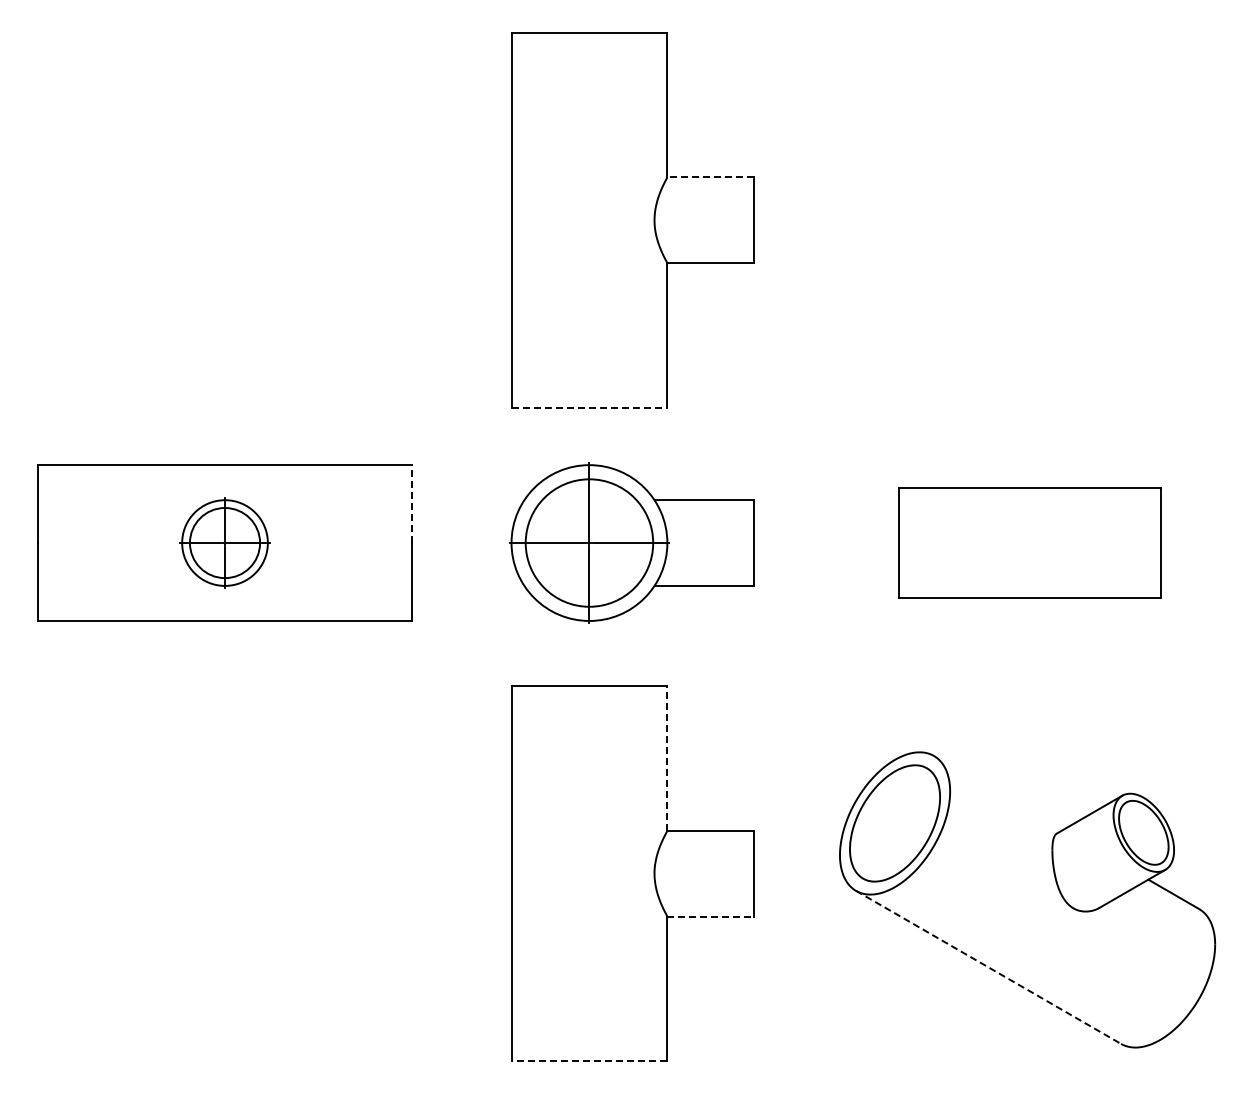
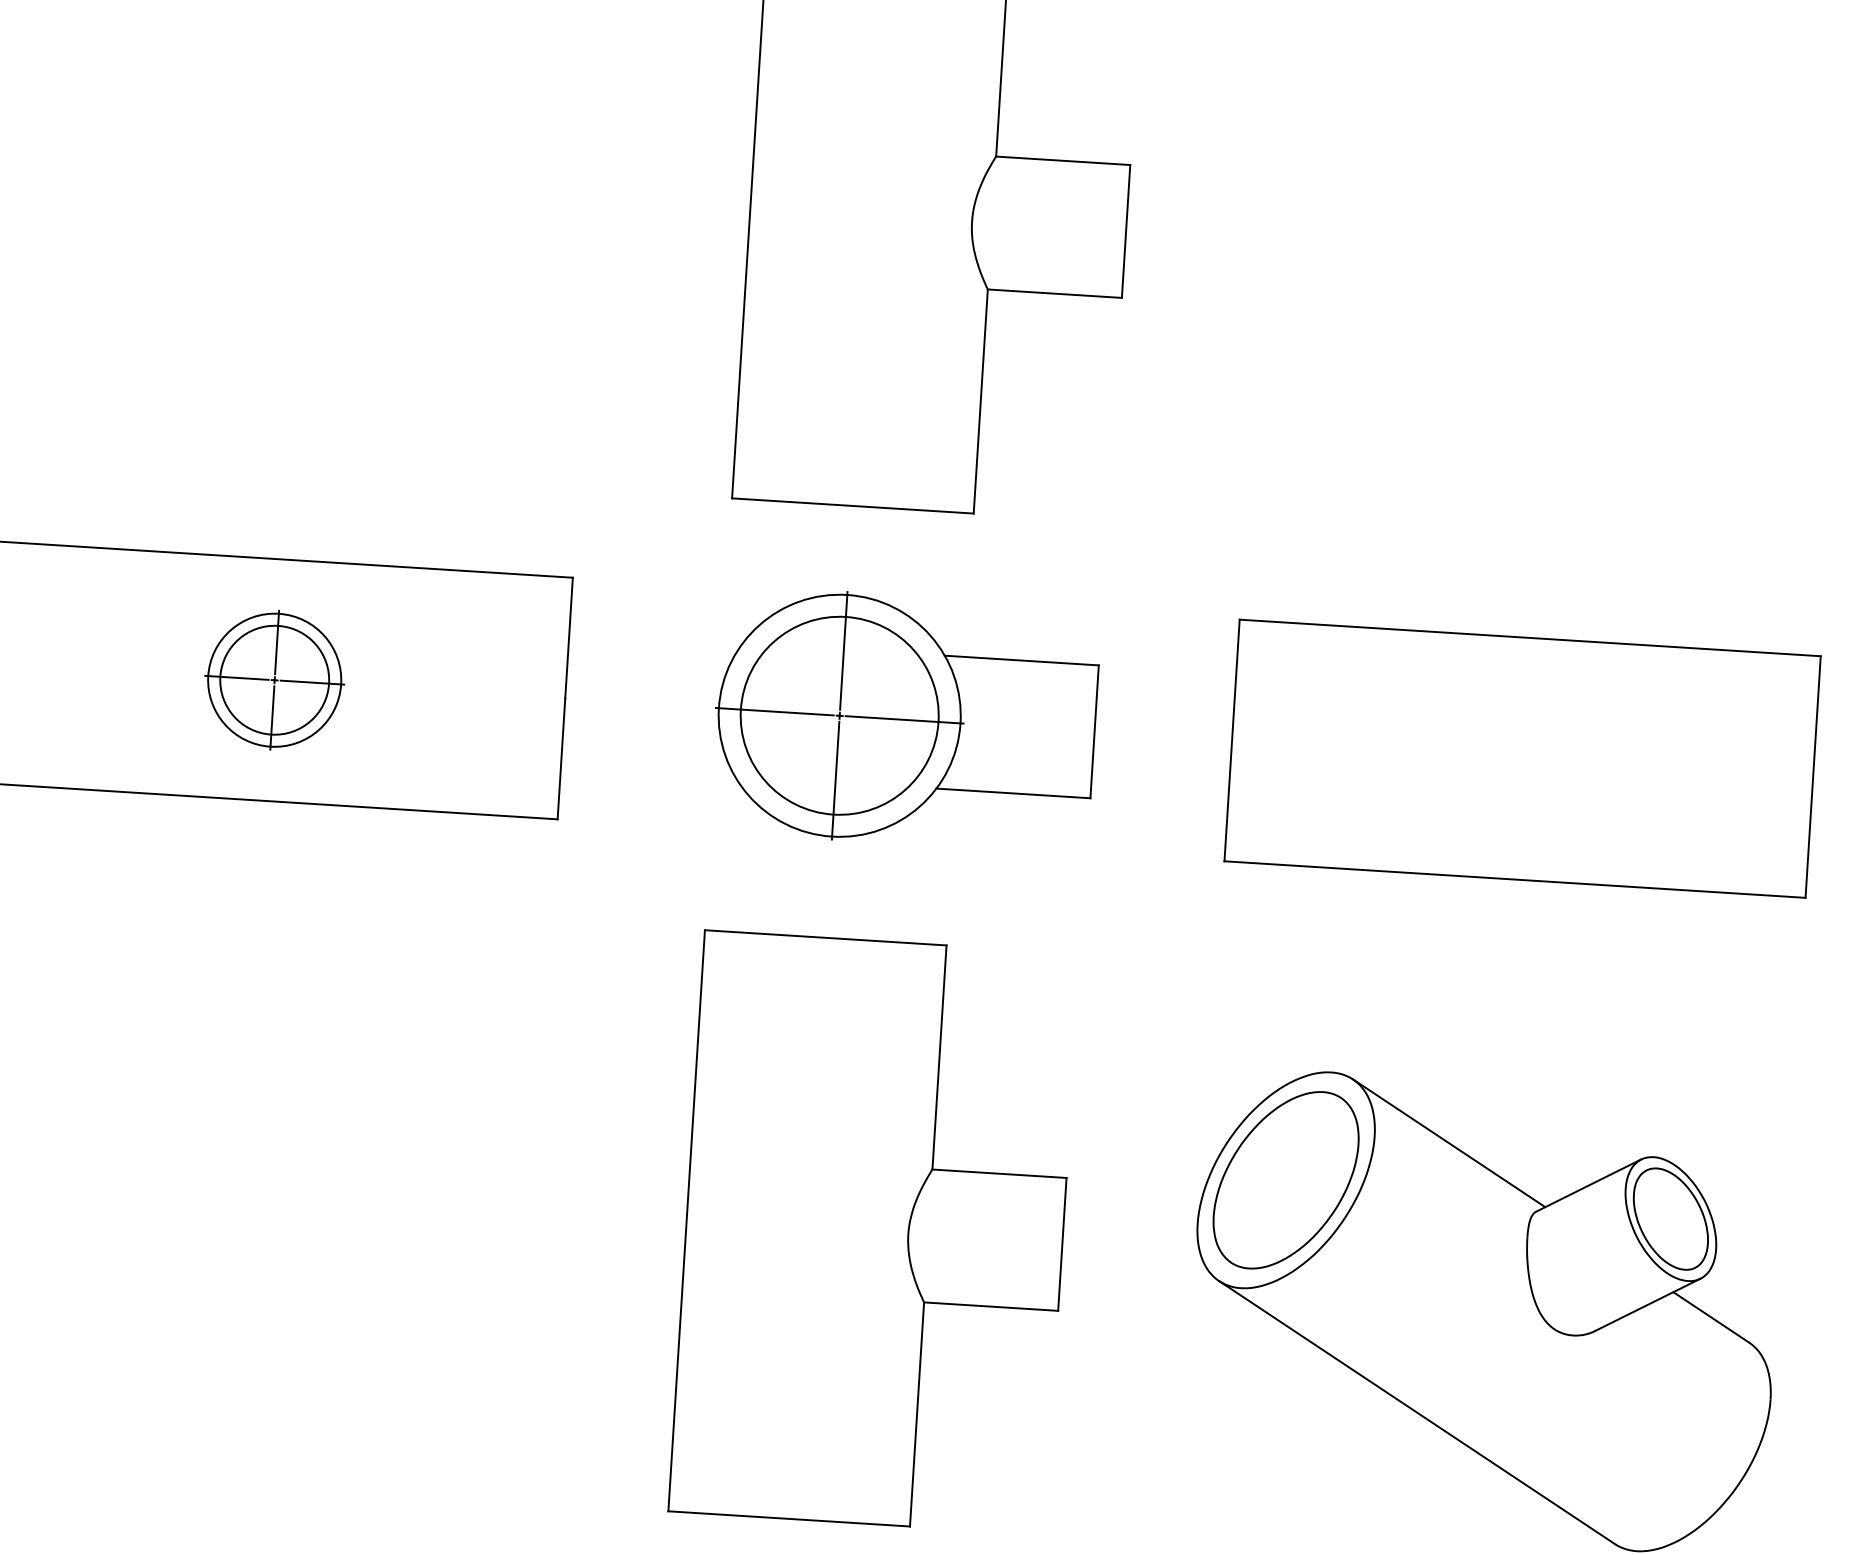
line: (710, 177) -> (1063, 160), dashed -> solid
line: (589, 407) -> (852, 505), dashed -> solid
line: (412, 504) -> (569, 638), dashed -> solid
part: (1029, 542) -> (1521, 757), size x1.43
line: (667, 758) -> (939, 1057), dashed -> solid
line: (998, 792) -> (1449, 1142), added
line: (711, 916) -> (992, 1306), dashed -> solid
line: (989, 967) -> (1418, 1412), dashed -> solid
line: (589, 1061) -> (789, 1519), dashed -> solid

